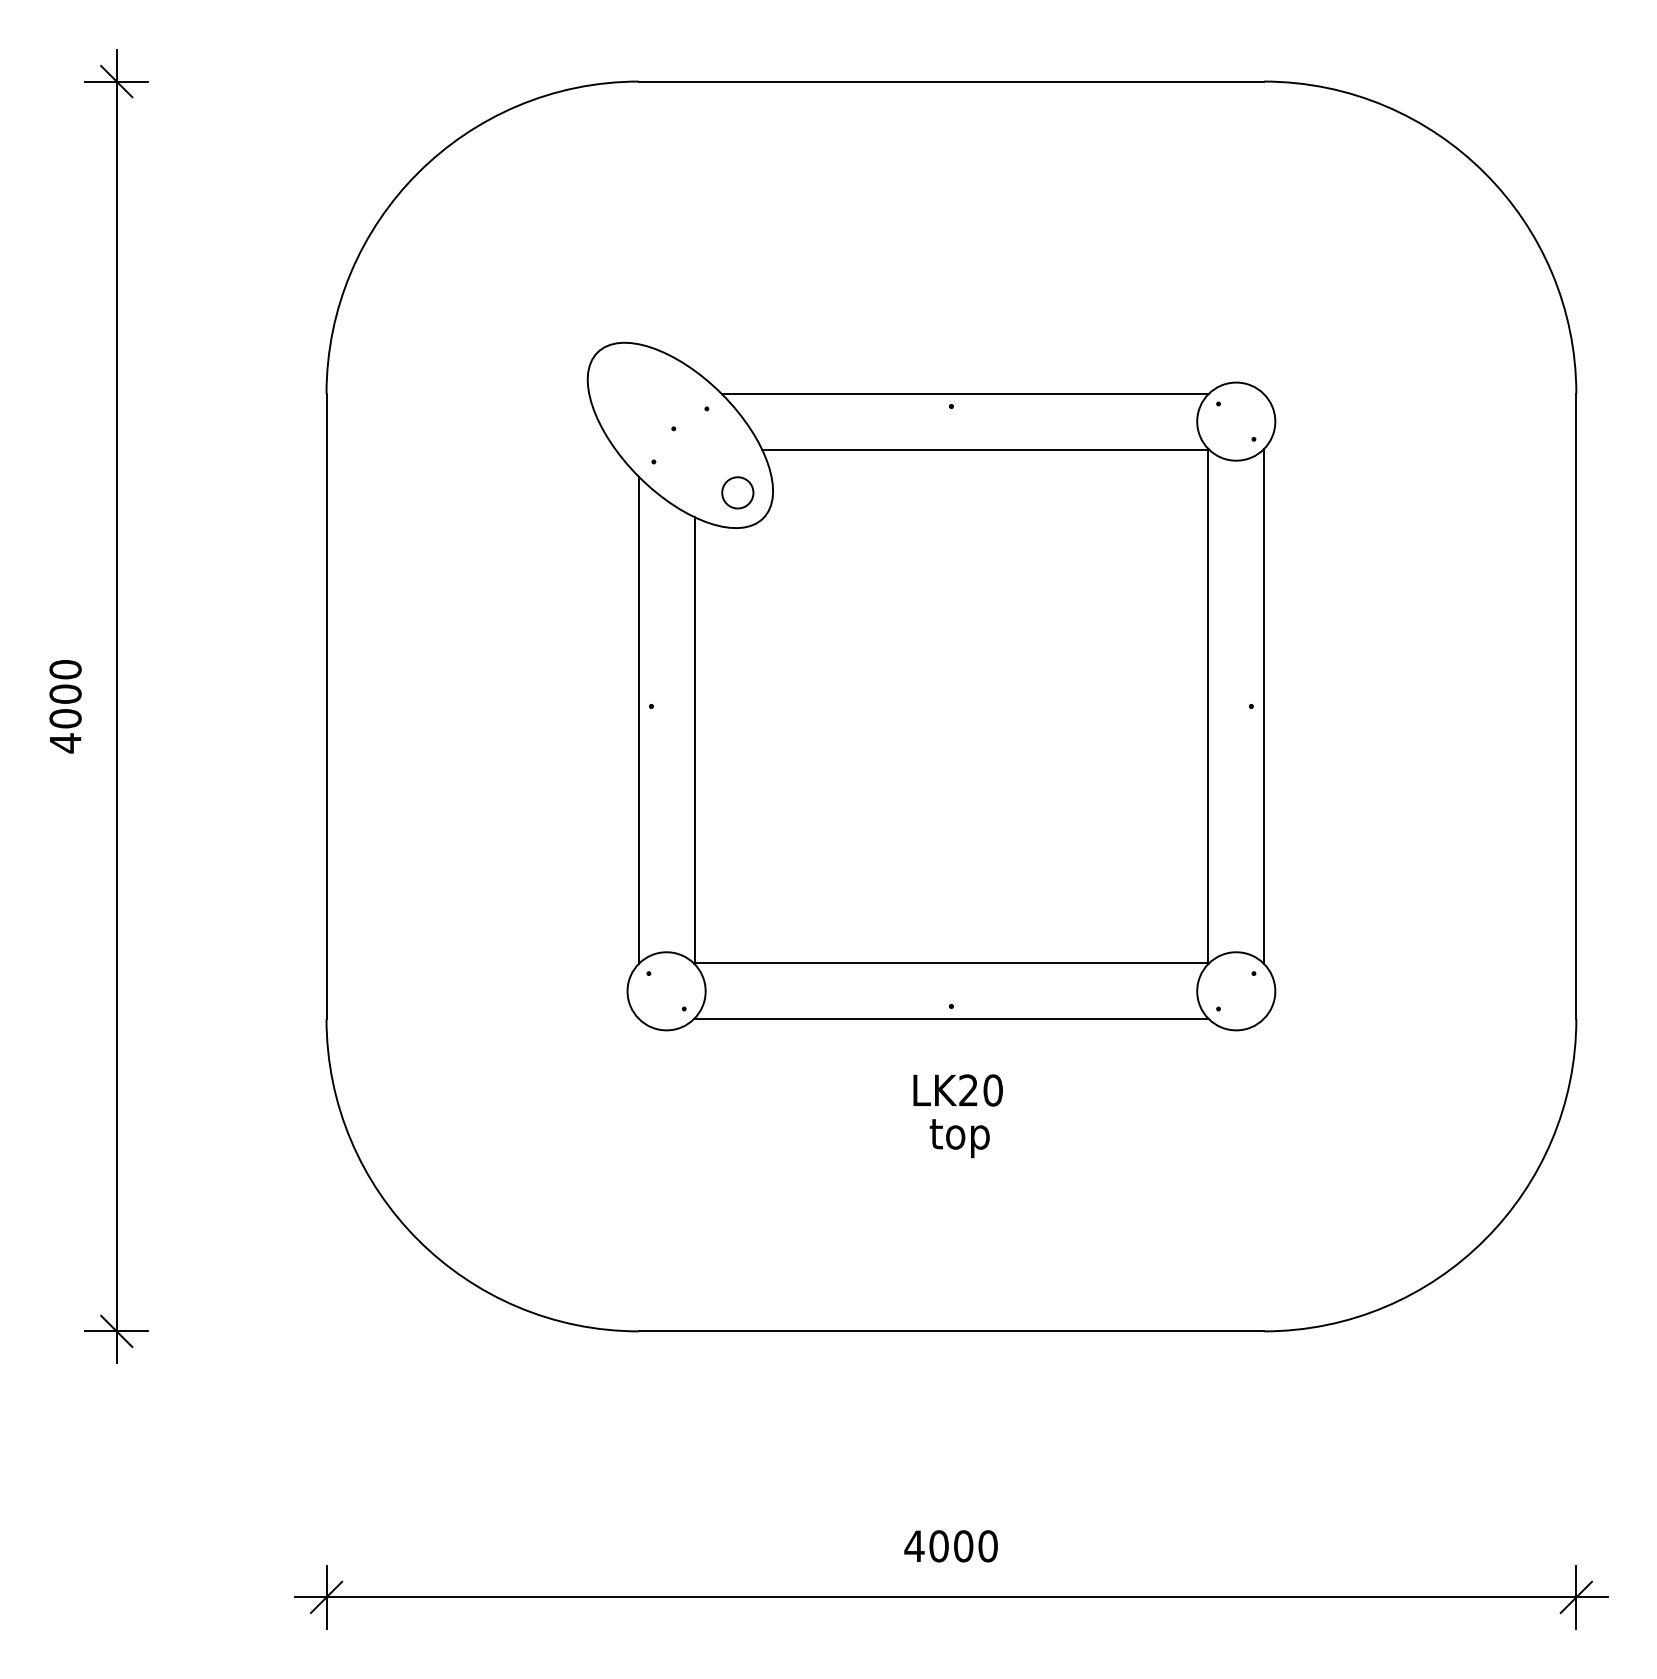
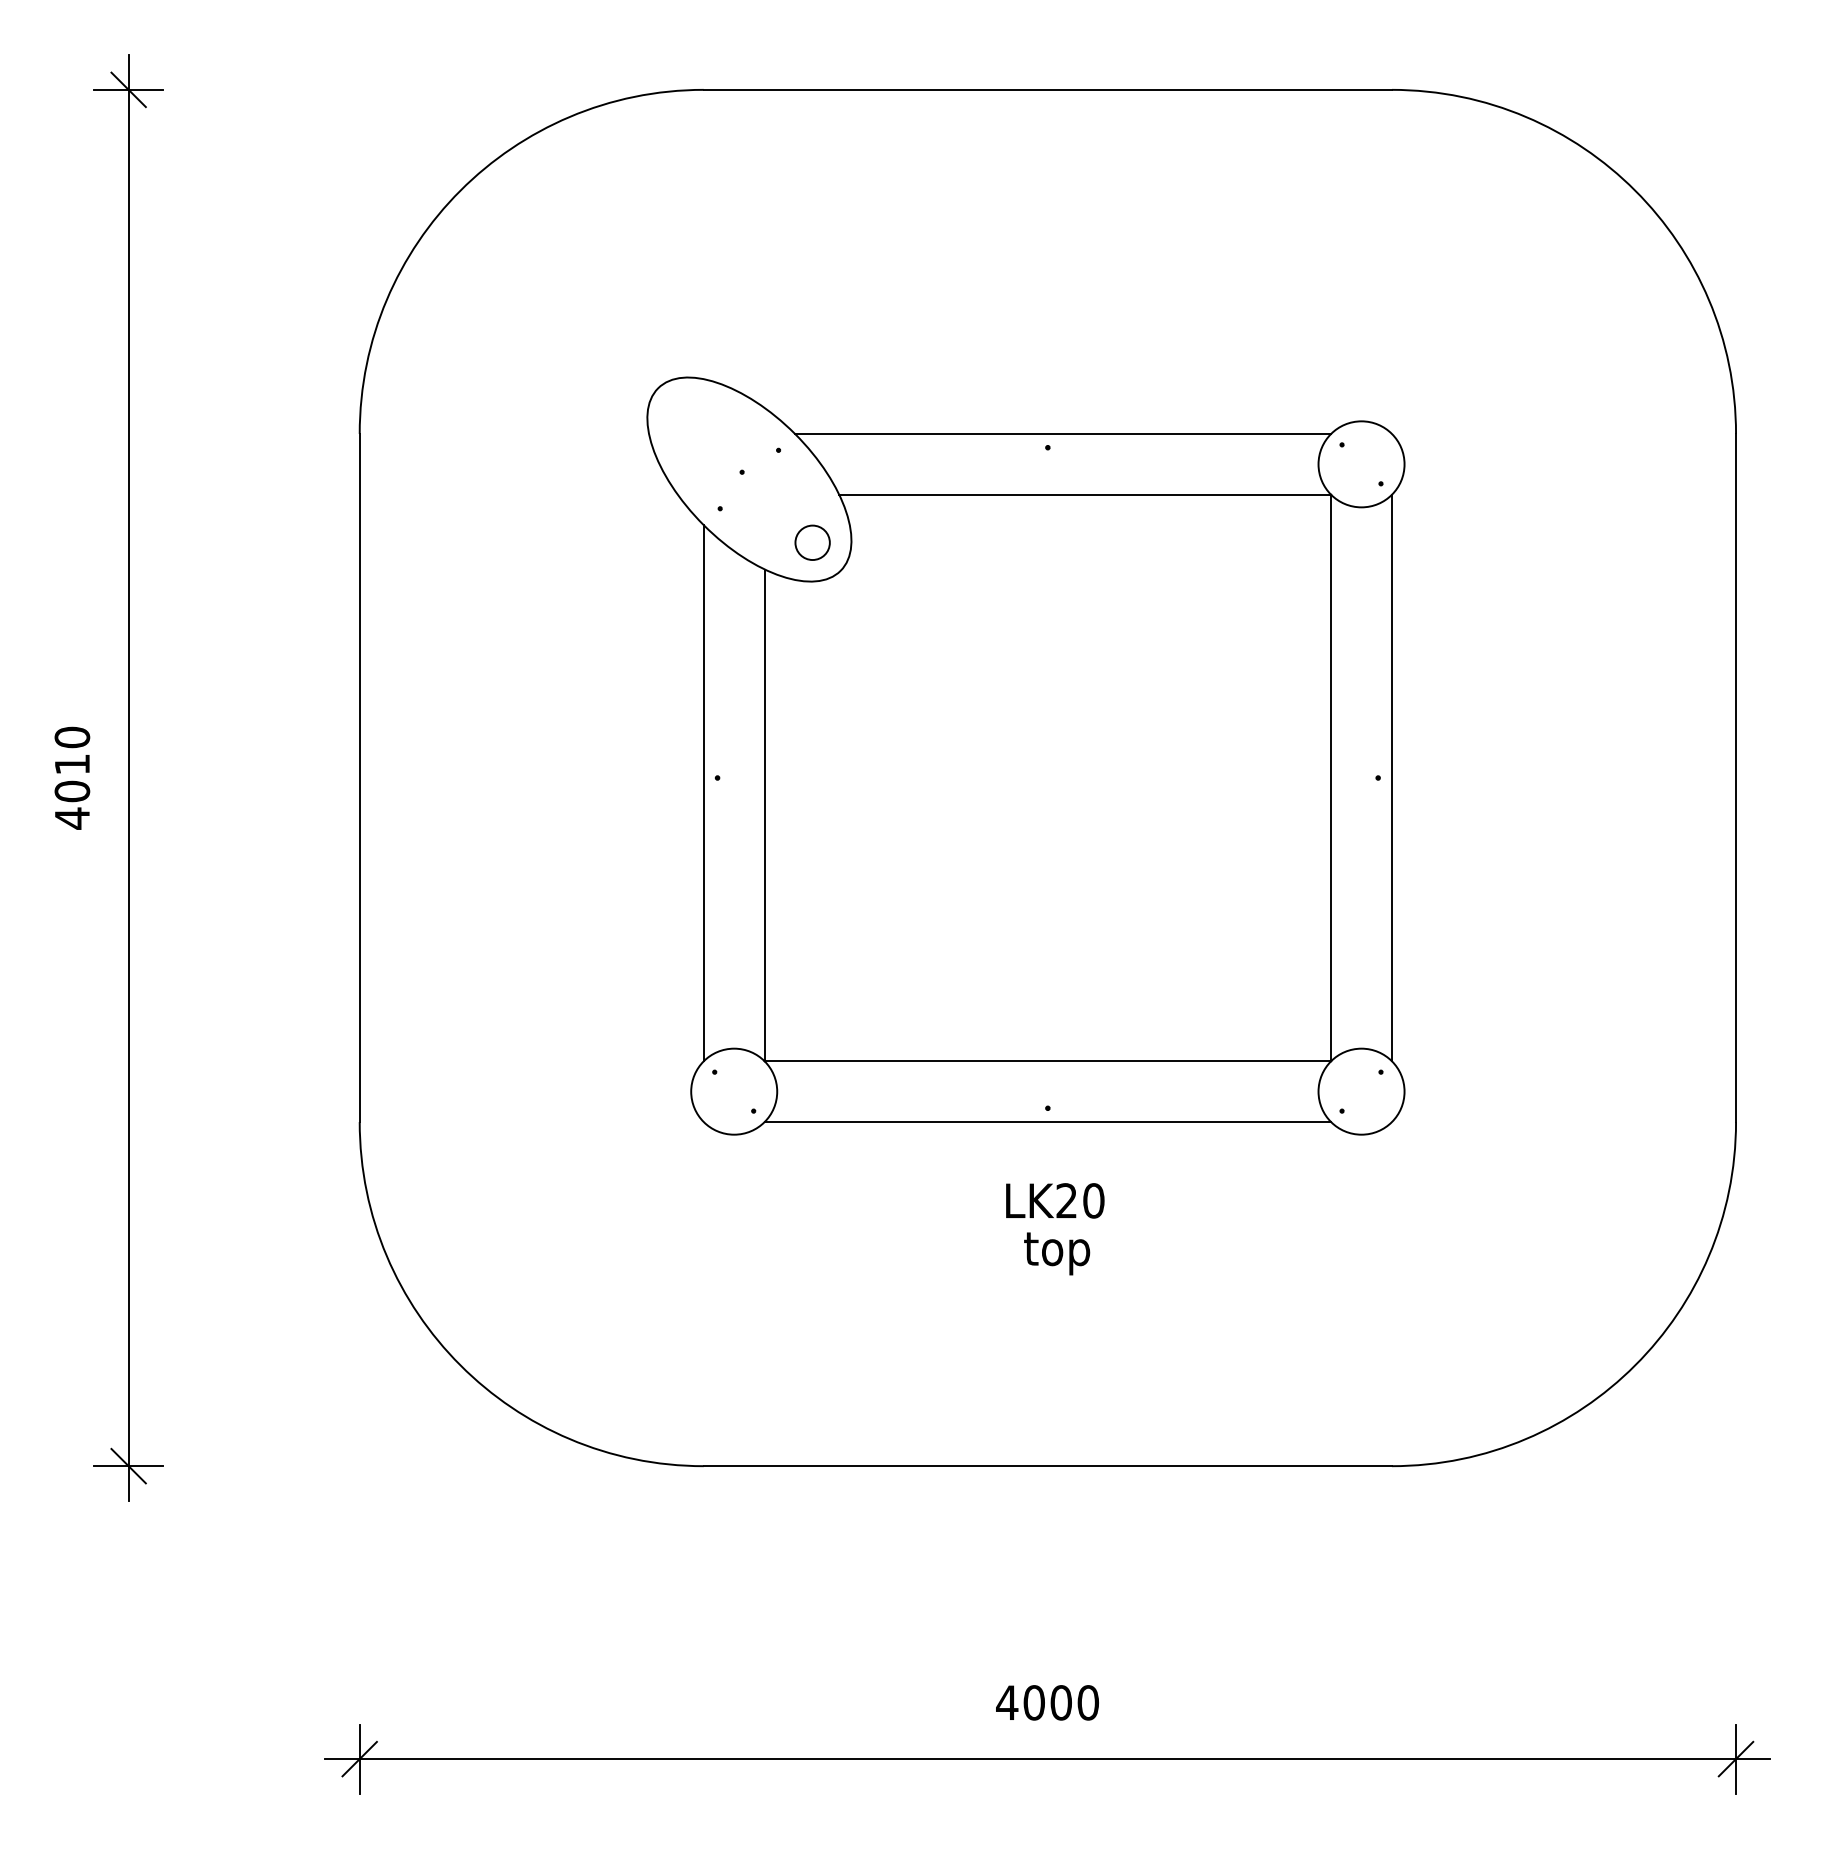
text: (65, 694) -> (72, 764), 4000 -> 4010

